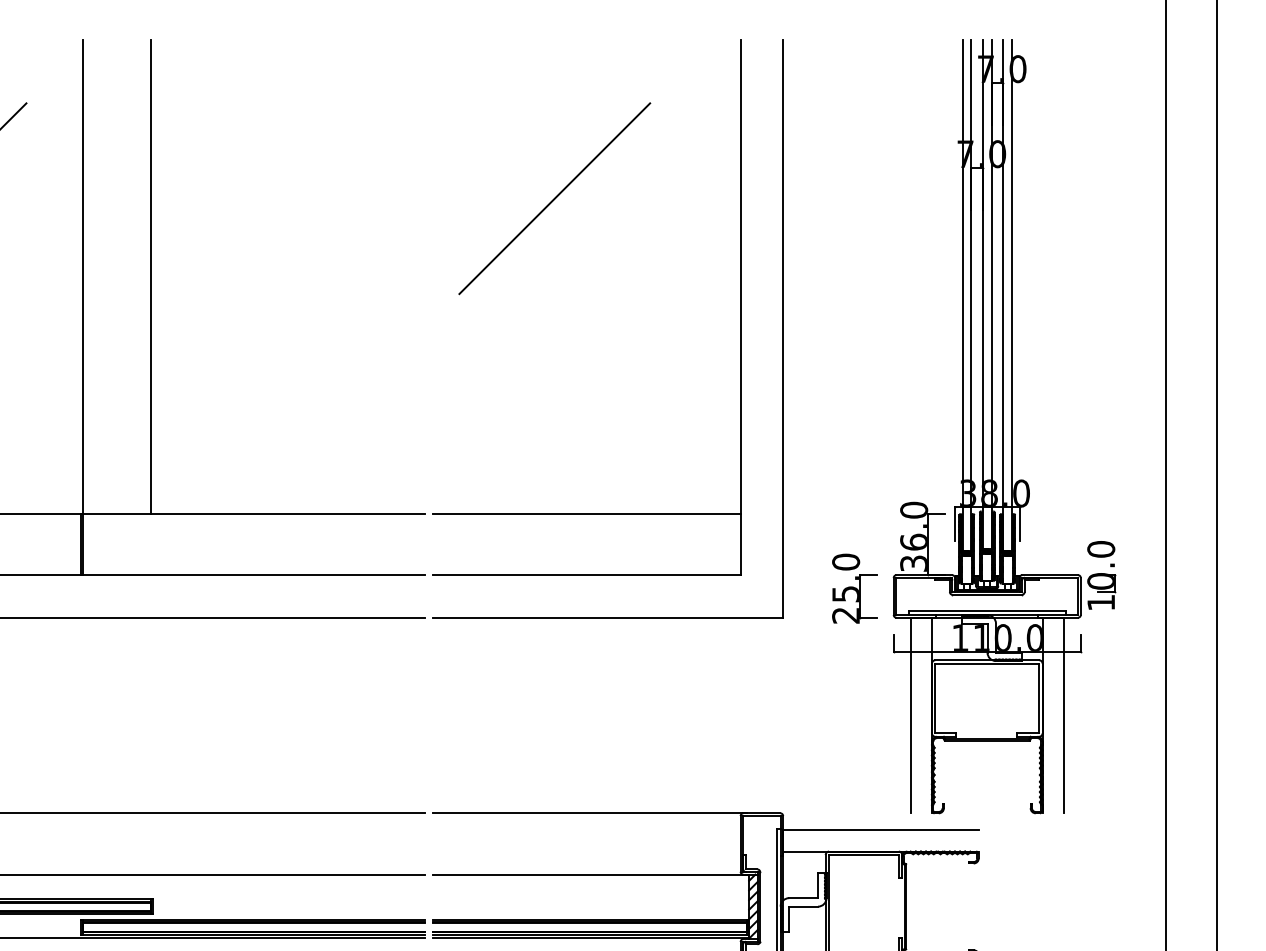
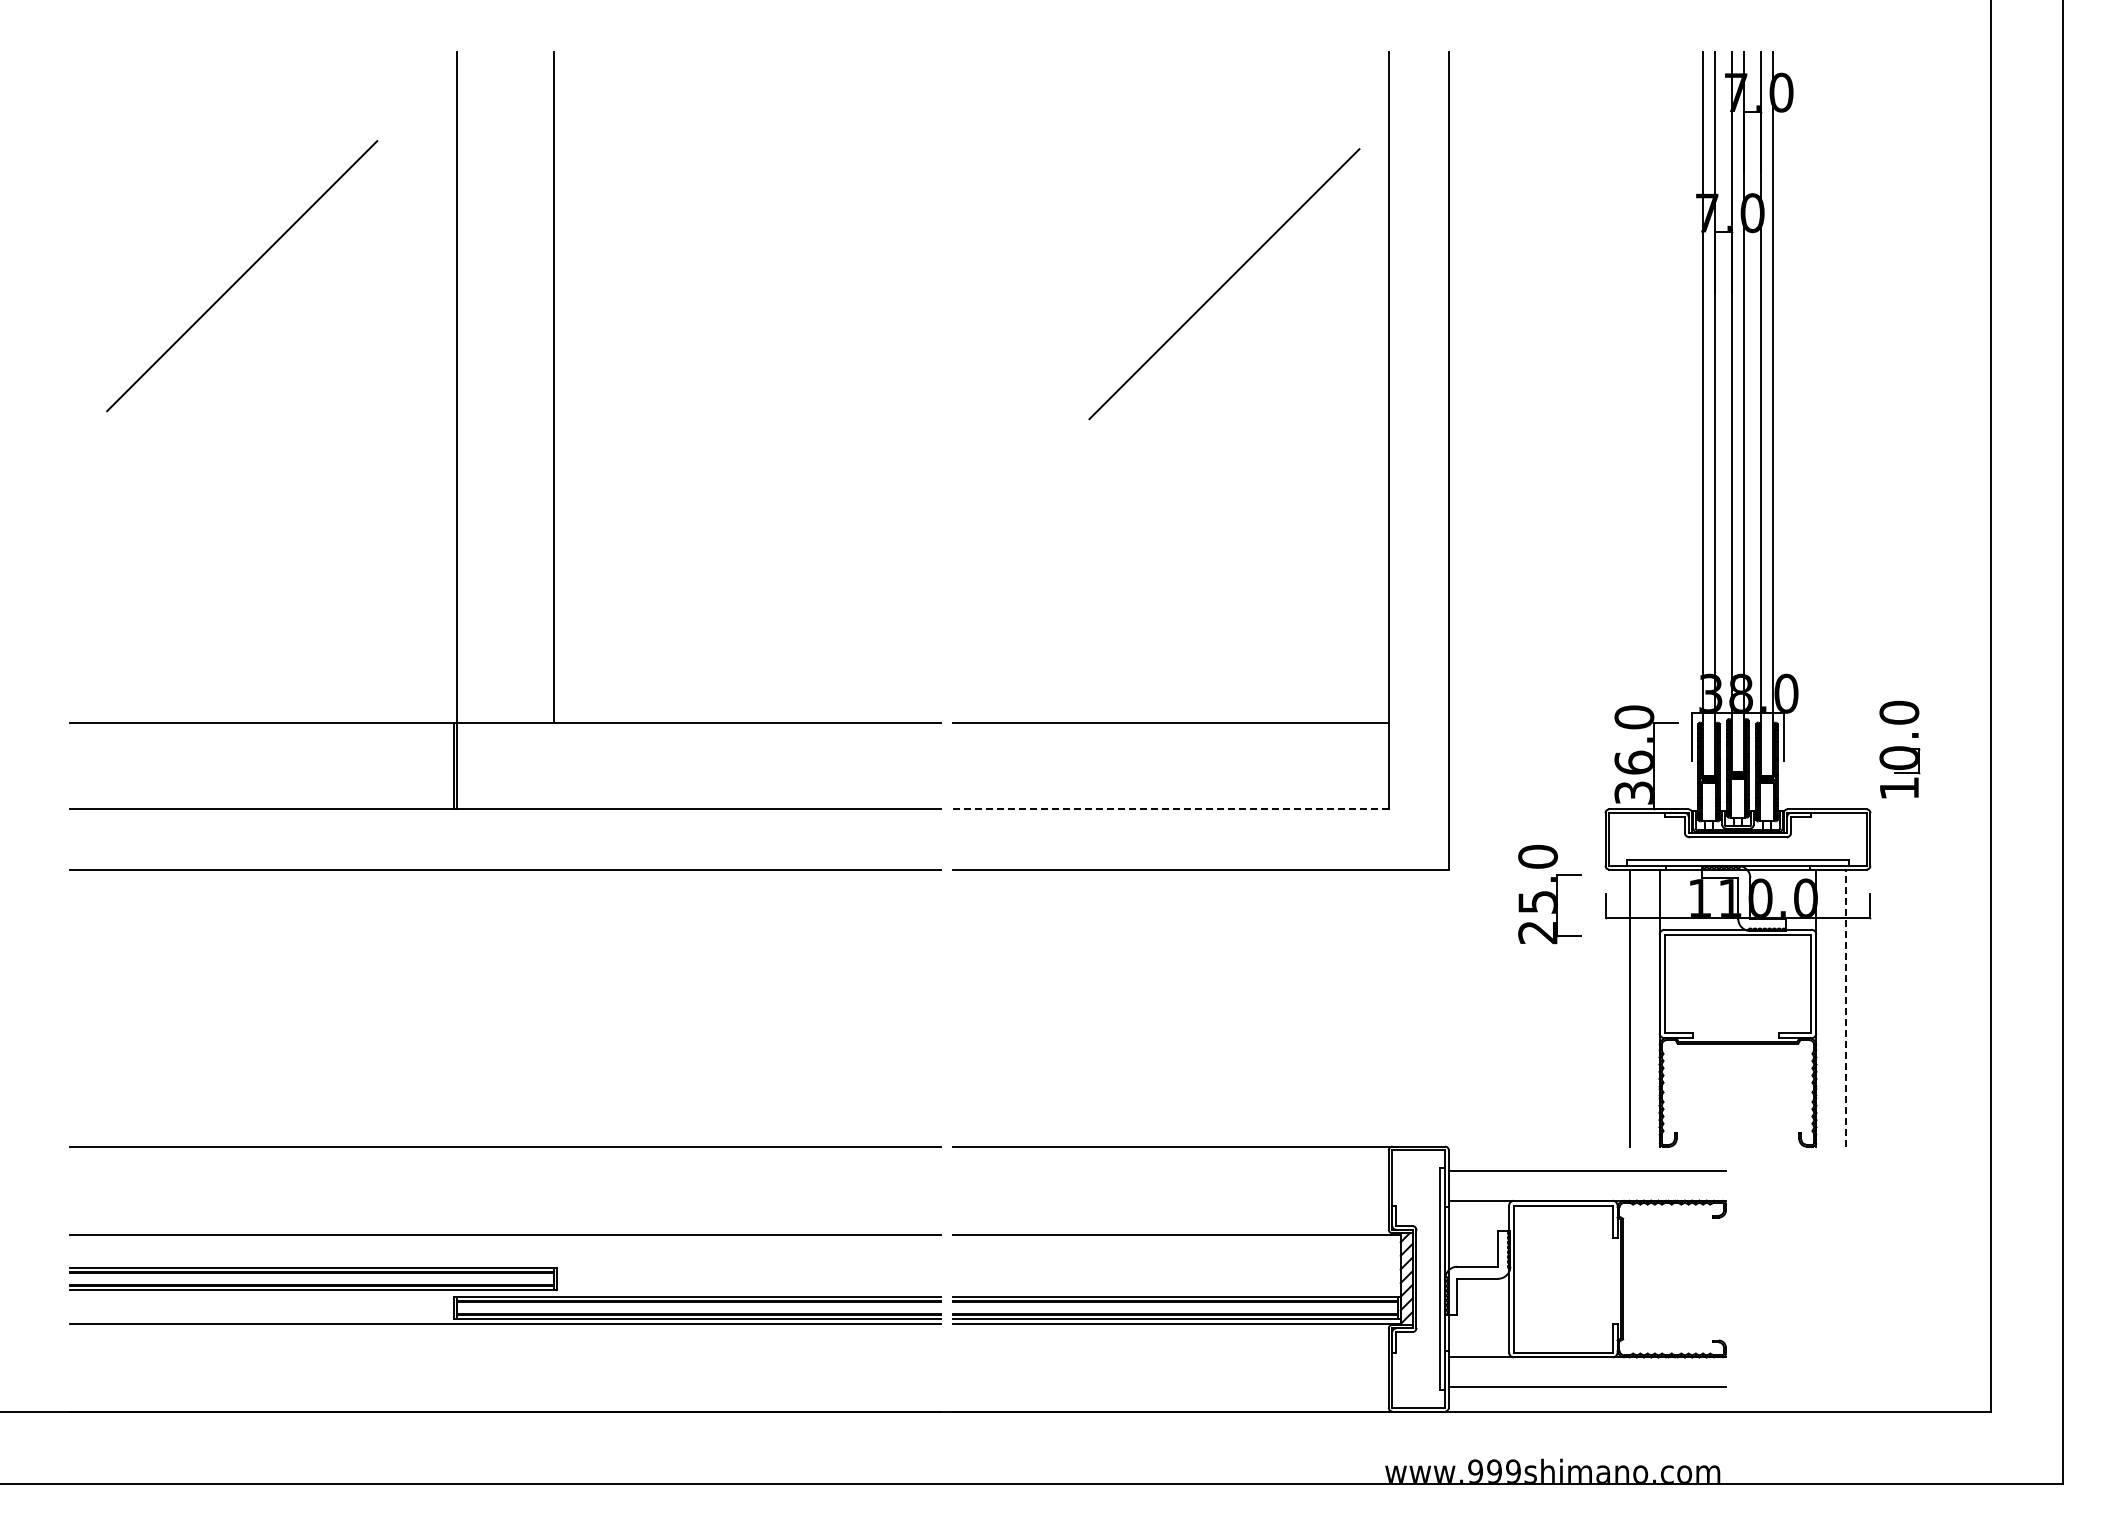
line: (554, 198) -> (1224, 284), moved
line: (586, 575) -> (1170, 809), solid -> dashed
part: (1101, 575) -> (1899, 749), moved
part: (854, 588) -> (1549, 894), moved
line: (1063, 715) -> (1846, 1008), solid -> dashed

